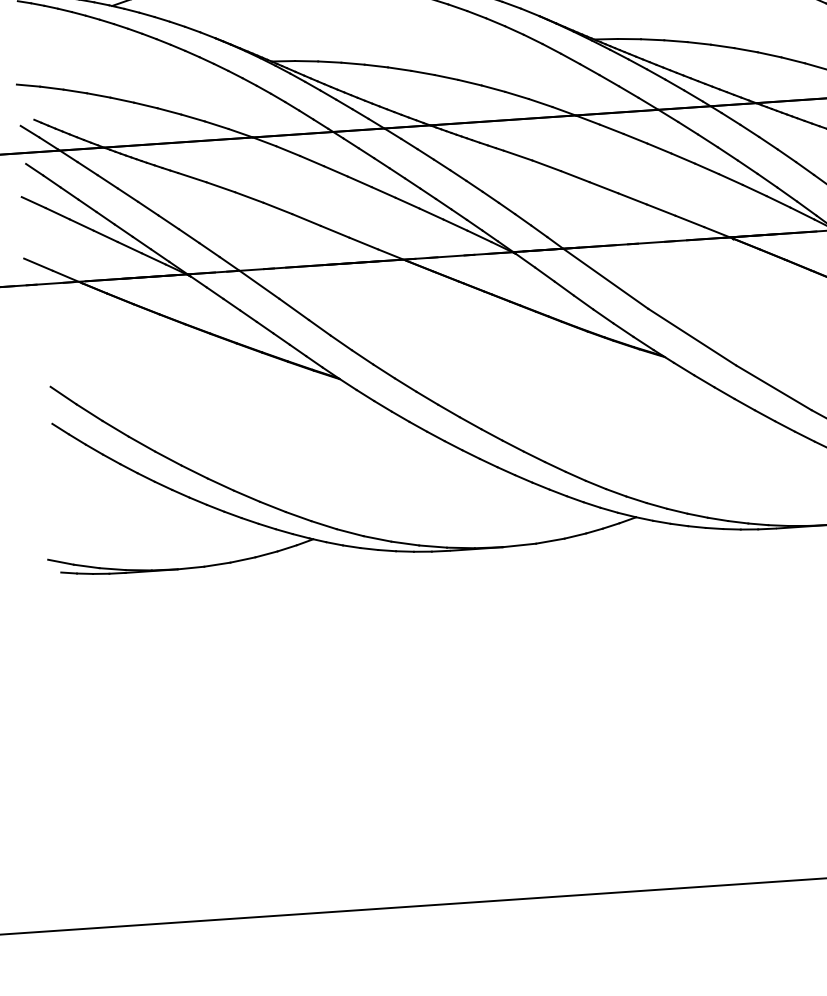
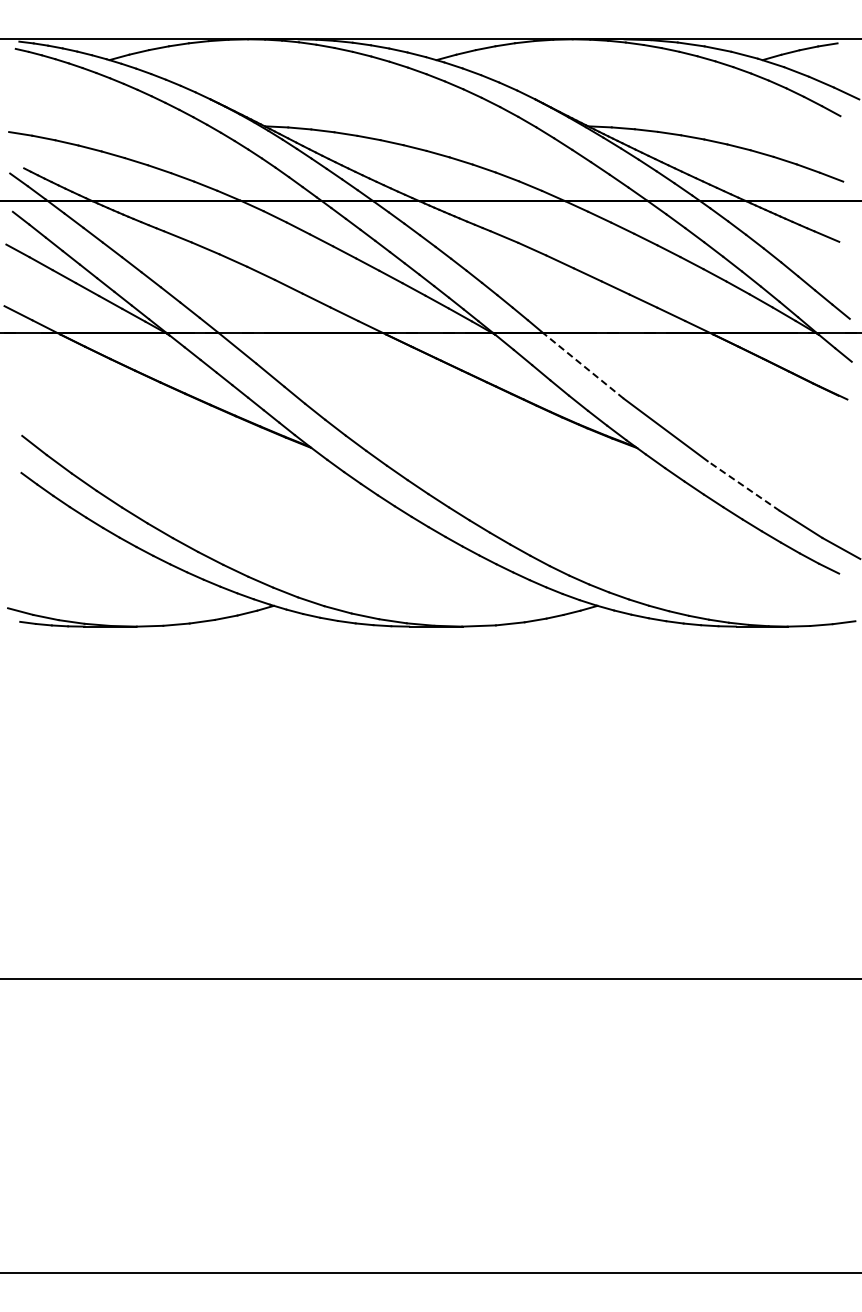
line: (605, 278) -> (583, 365), solid -> dashed
line: (773, 388) -> (743, 486), solid -> dashed

